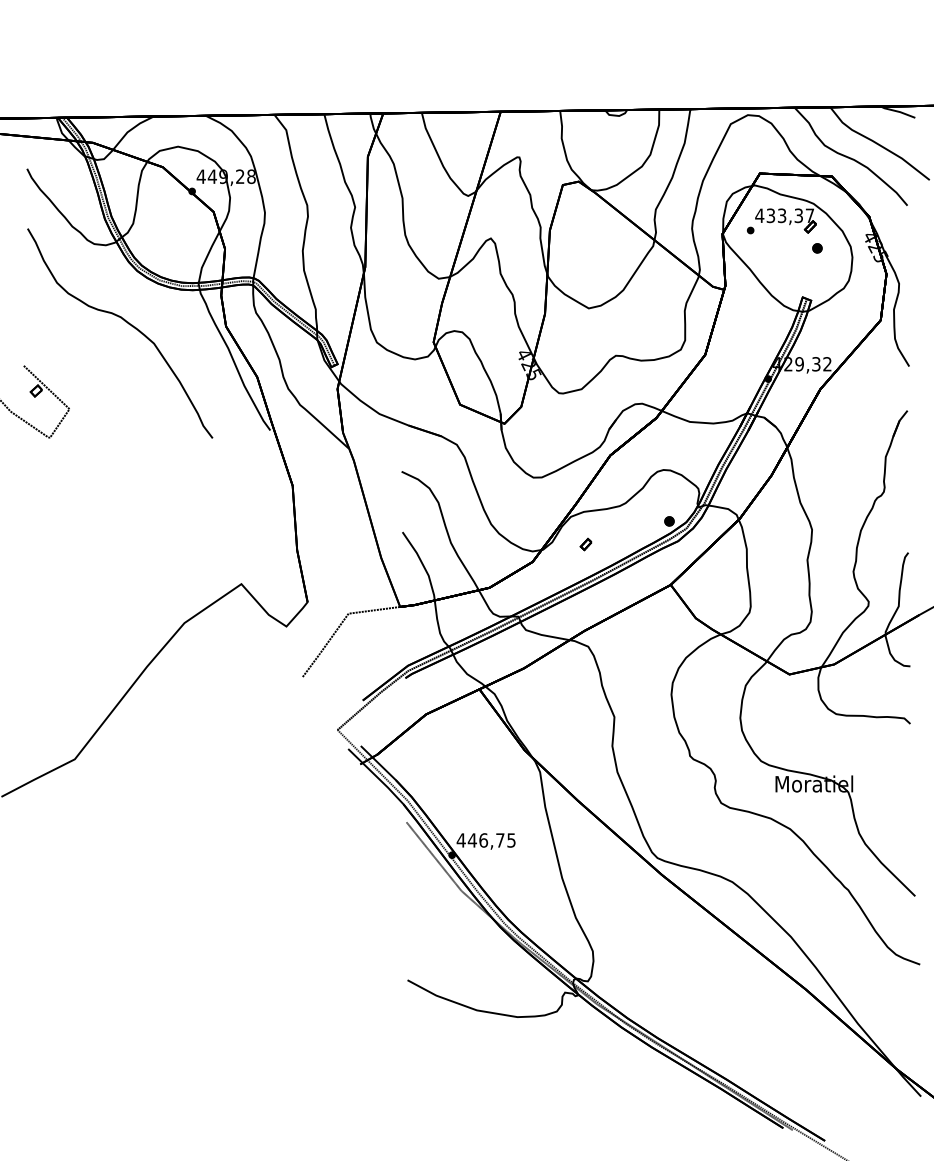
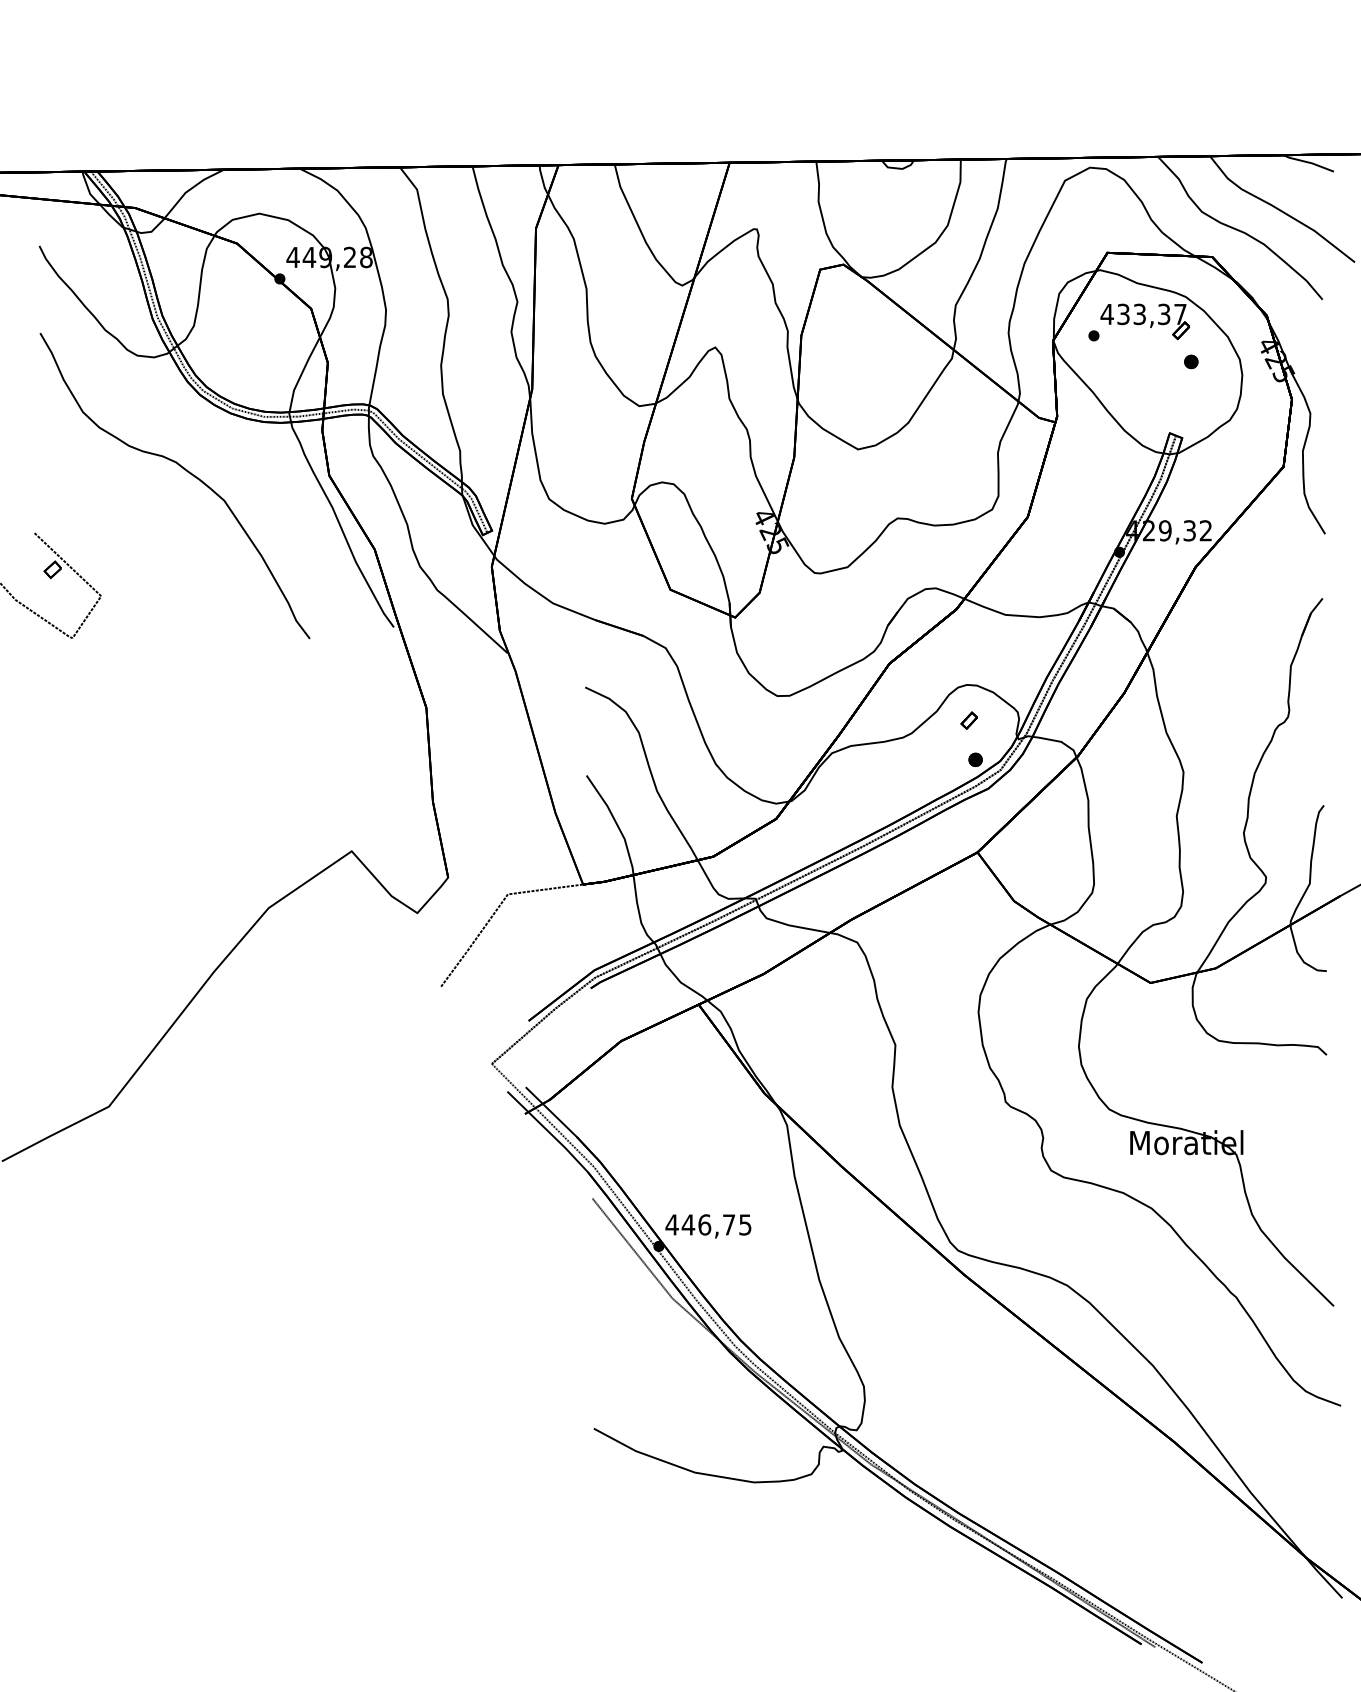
part: (585, 544) -> (968, 720), moved

